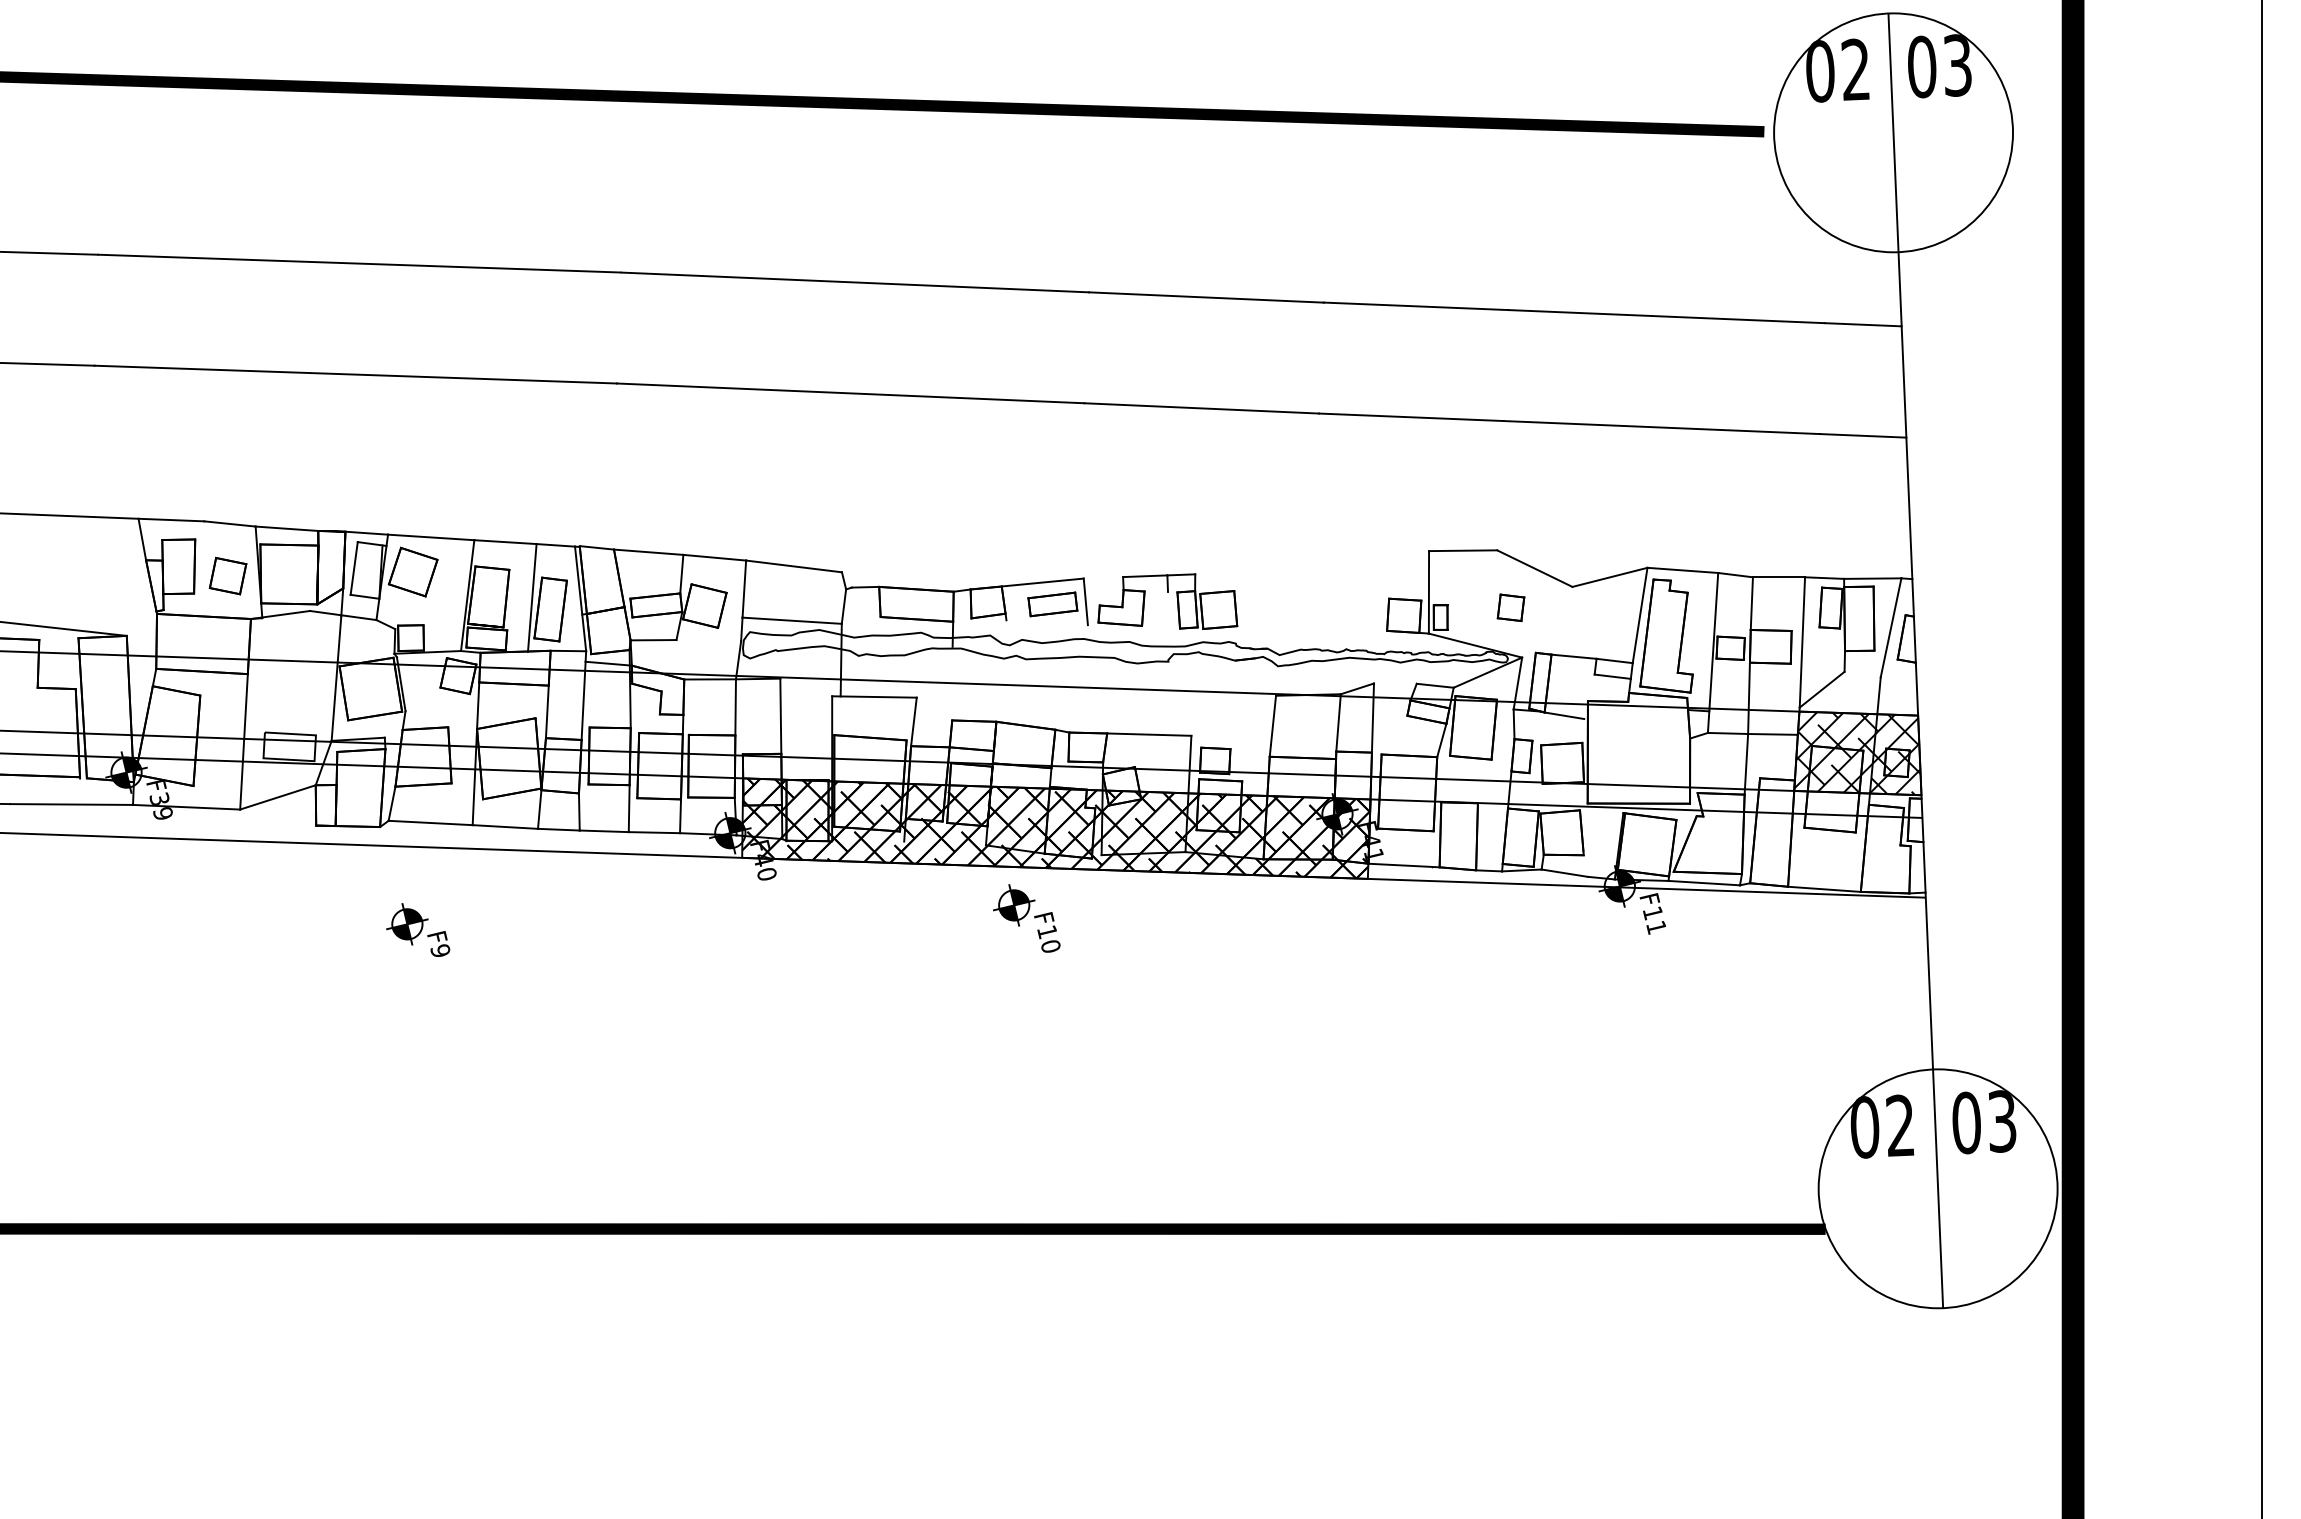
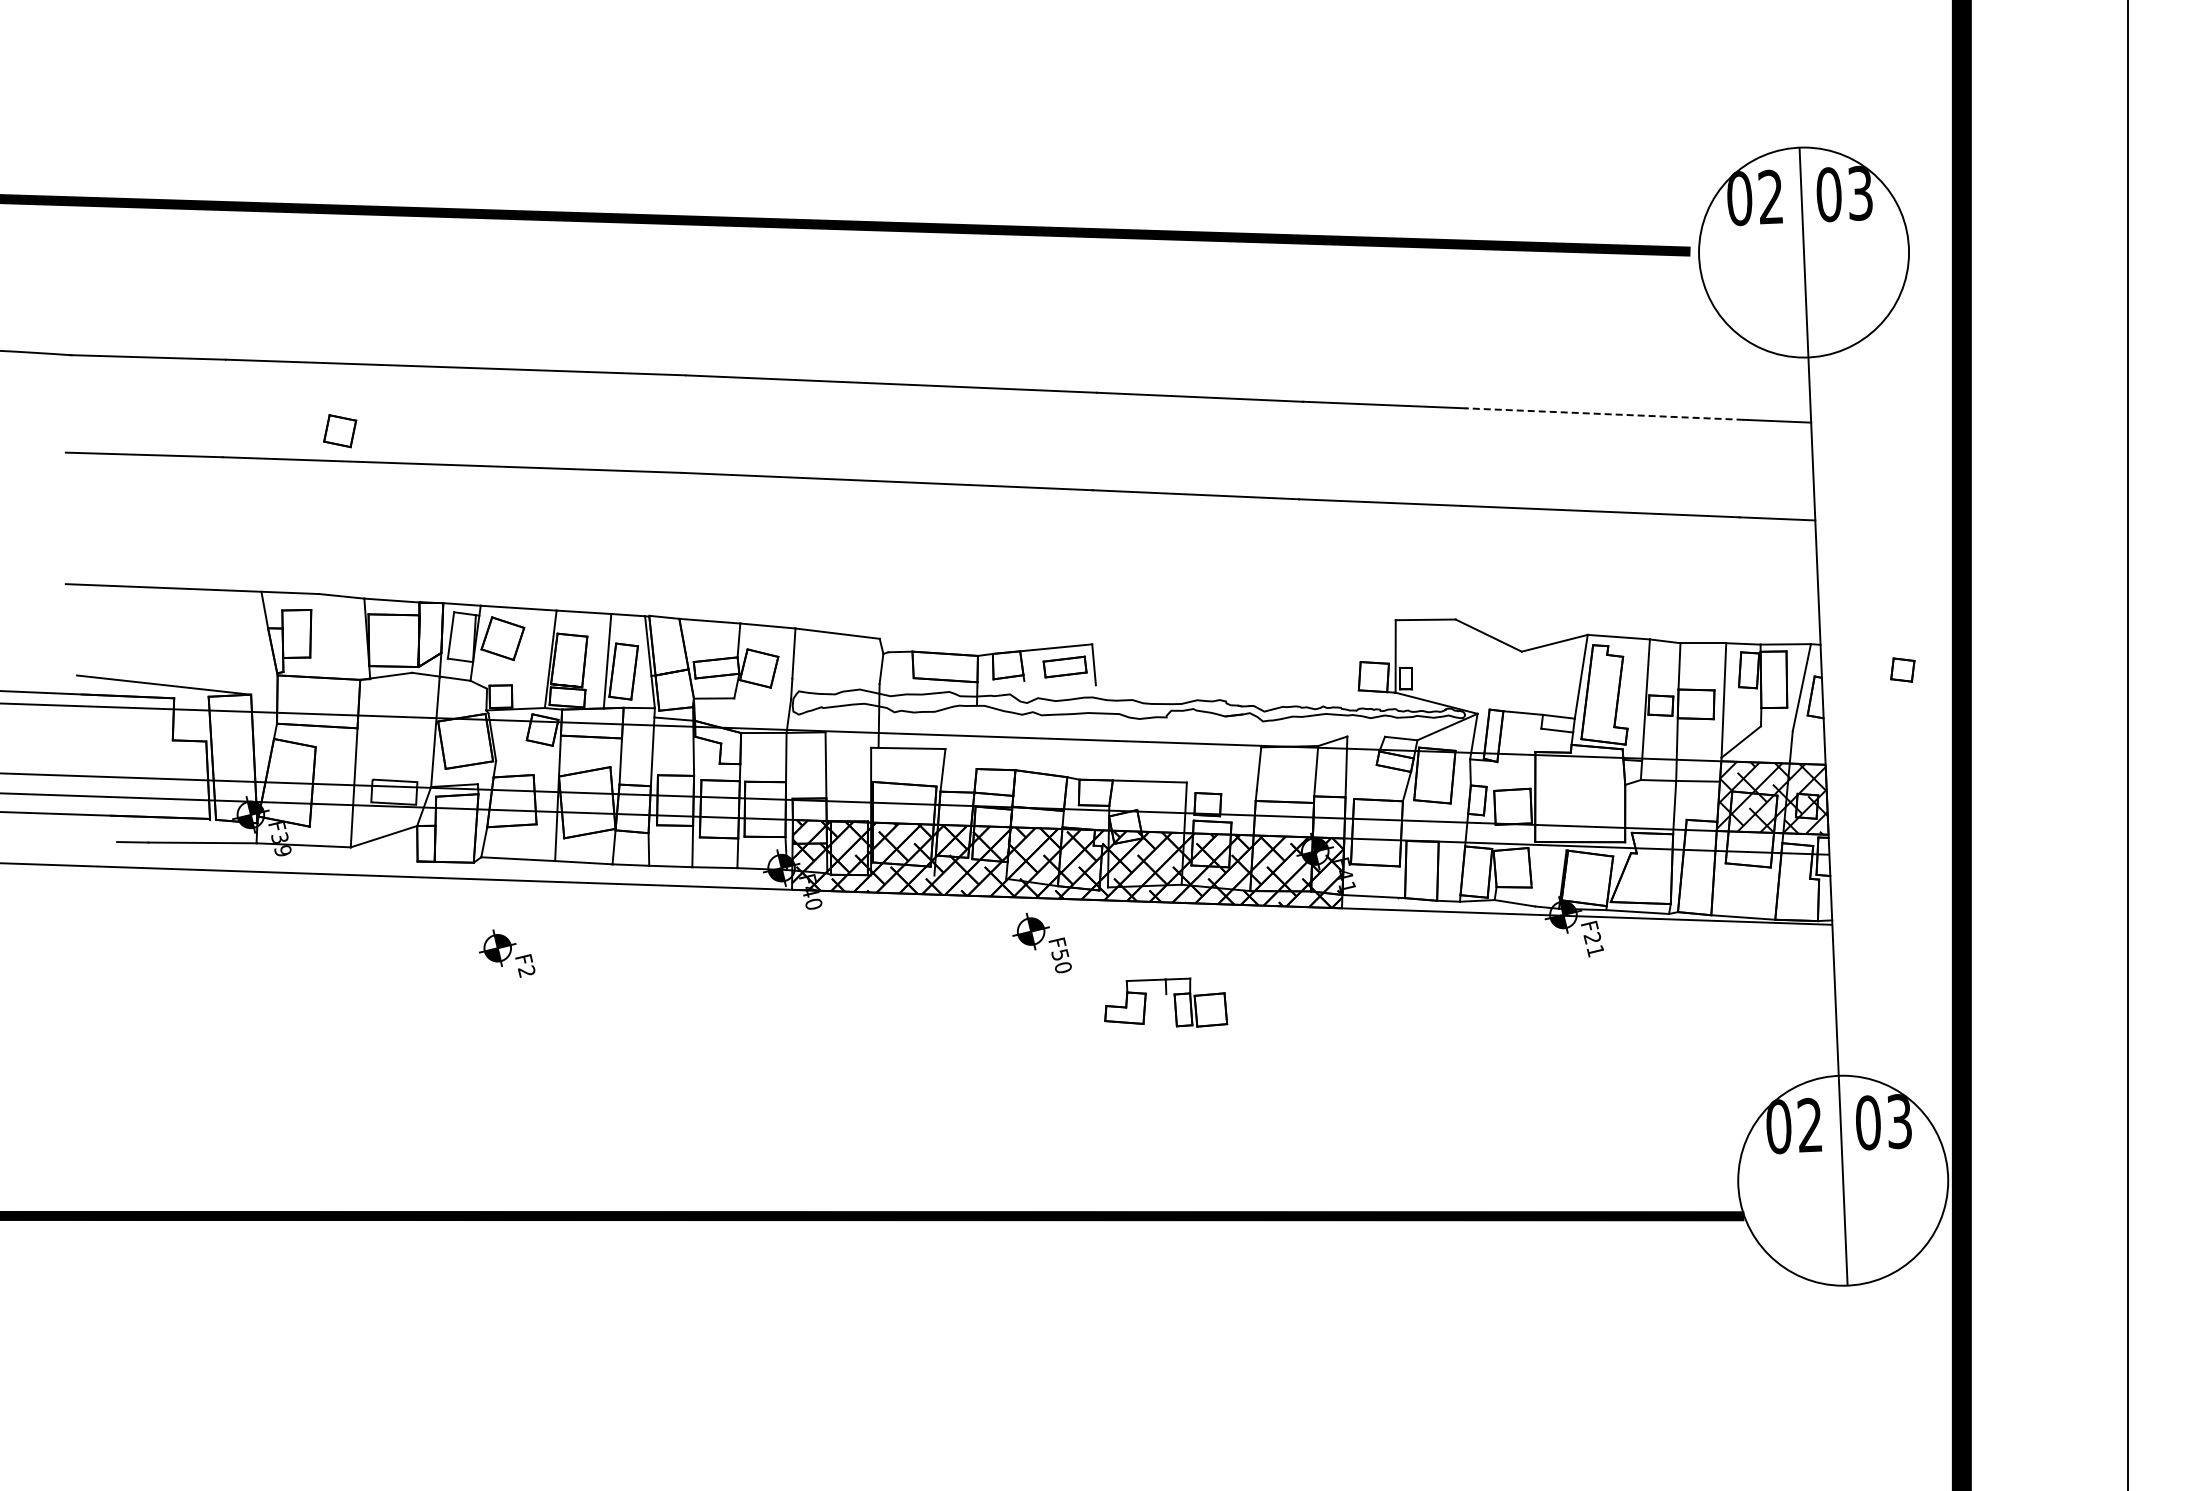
line: (1666, 317) -> (1604, 414), solid -> dashed
part: (228, 576) -> (340, 431), moved
part: (1168, 592) -> (1166, 994), moved
part: (1510, 607) -> (1902, 669), moved
line: (791, 620) -> (835, 681), removed
line: (1564, 715) -> (1514, 764), removed
text: (1651, 913) -> (1591, 938), F11 -> F21
text: (1047, 932) -> (1060, 955), F10 -> F50
text: (440, 950) -> (526, 971), F9 -> F2

